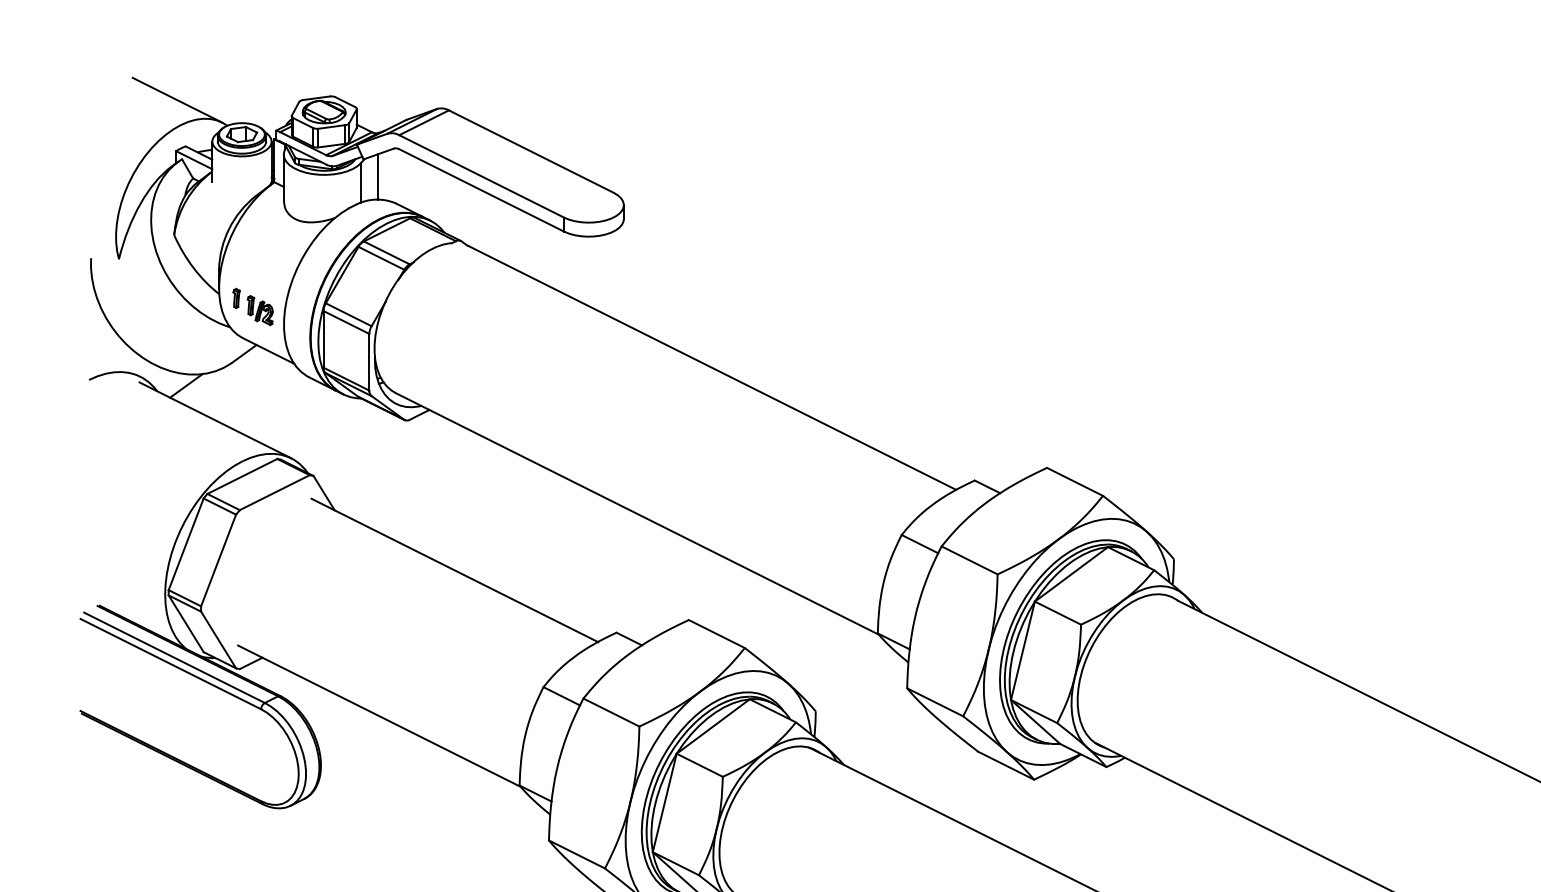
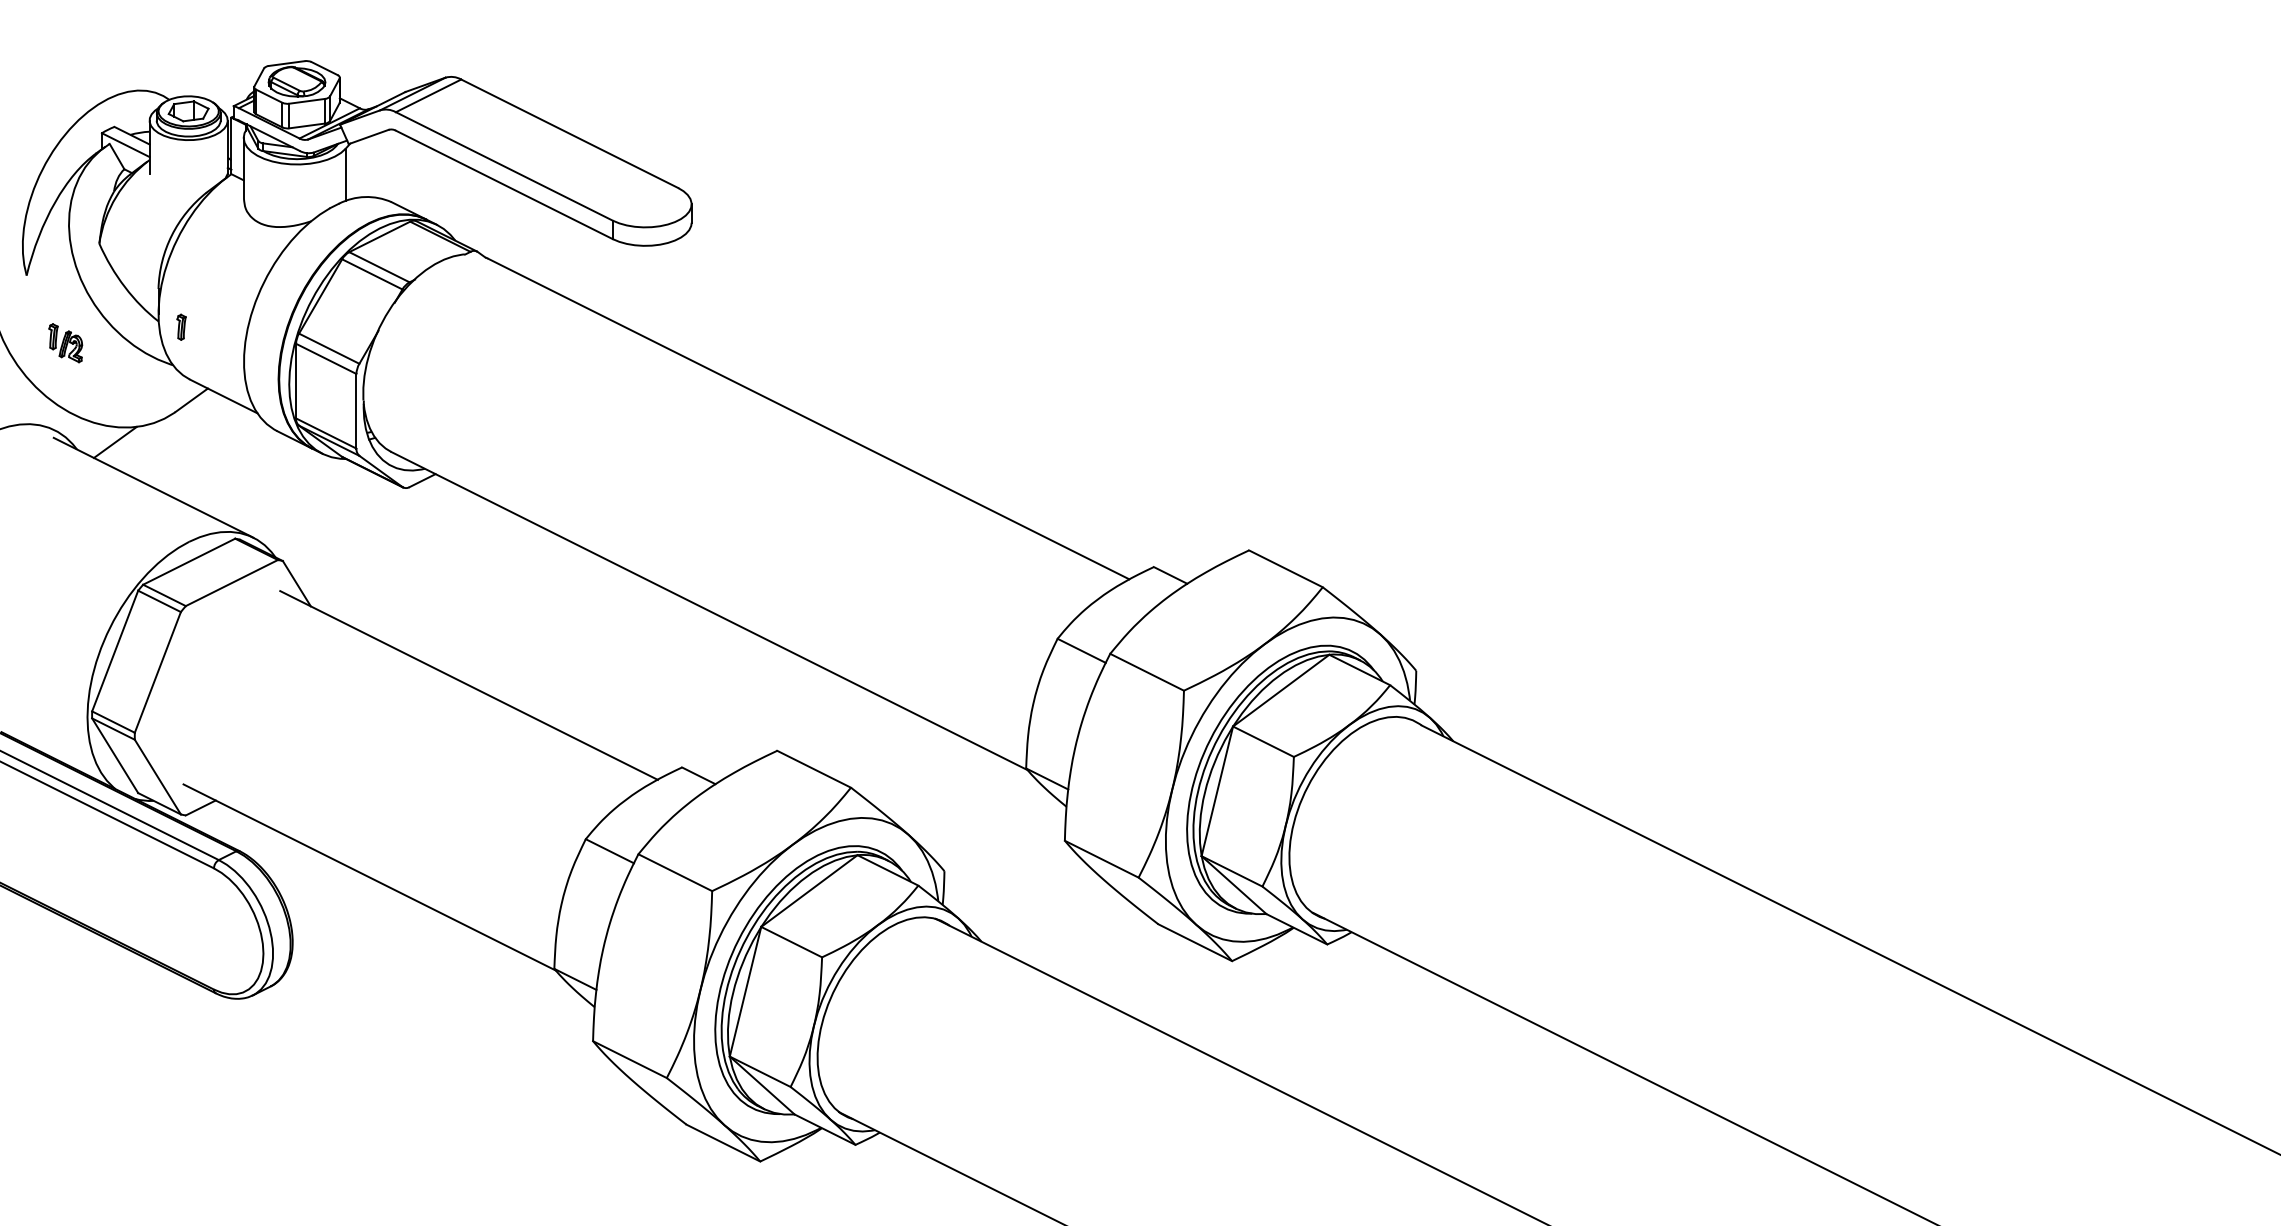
line: (177, 99) -> (103, 65), removed
line: (377, 177) -> (367, 167), removed
part: (260, 310) -> (65, 343), moved

